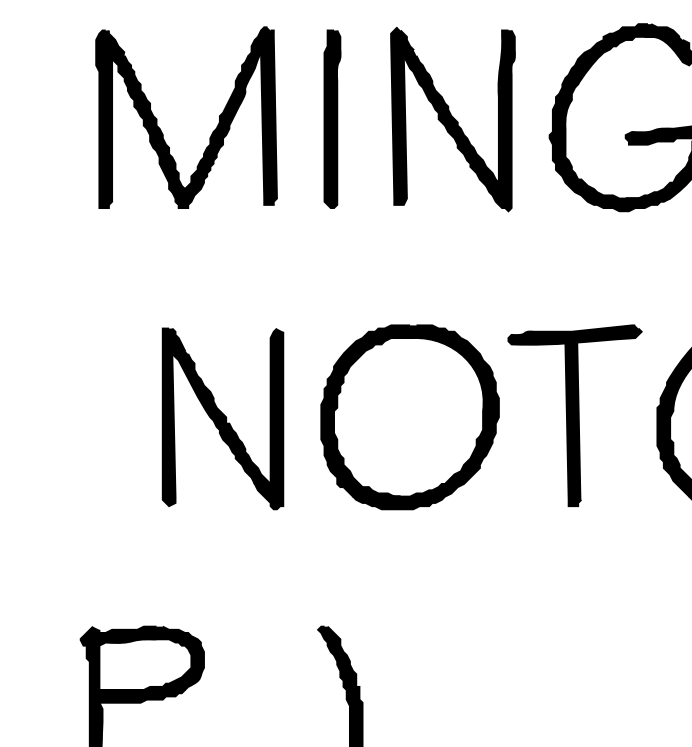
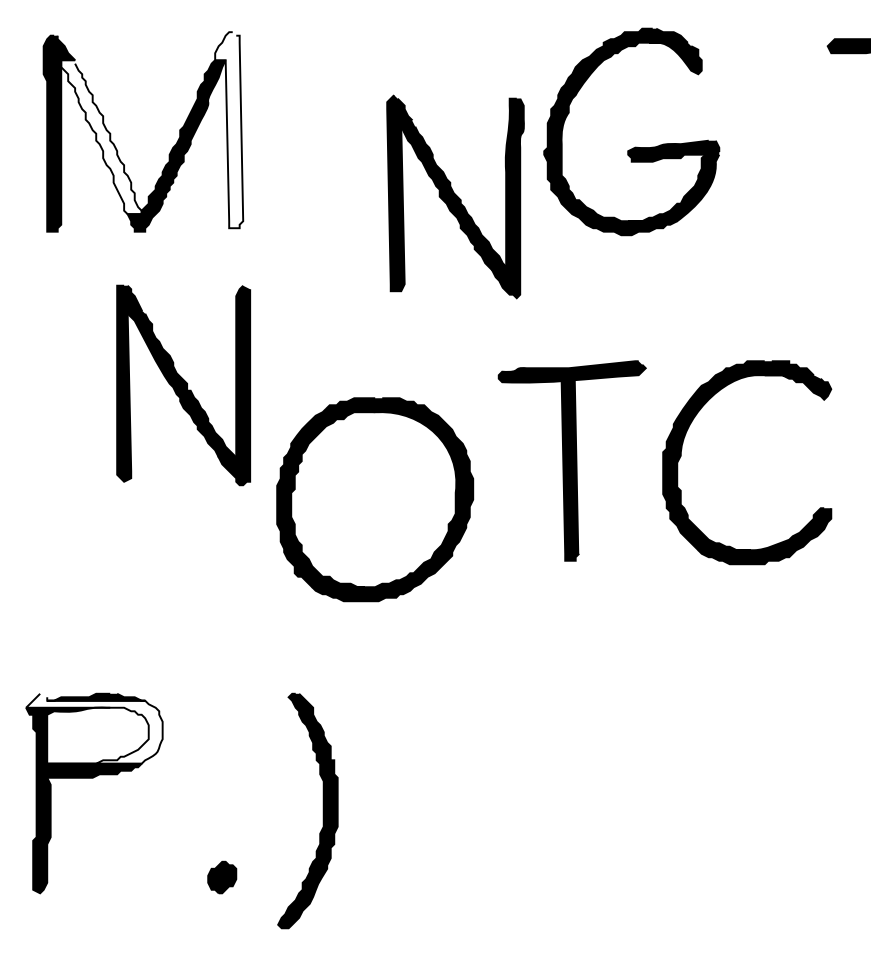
fill: (264, 116) -> (229, 130), removed
part: (332, 119) -> (304, 133), removed
part: (452, 119) -> (455, 196), moved
fill: (148, 122) -> (101, 137), removed
part: (410, 417) -> (375, 499), moved
part: (222, 418) -> (183, 385), moved
fill: (142, 658) -> (94, 728), removed

